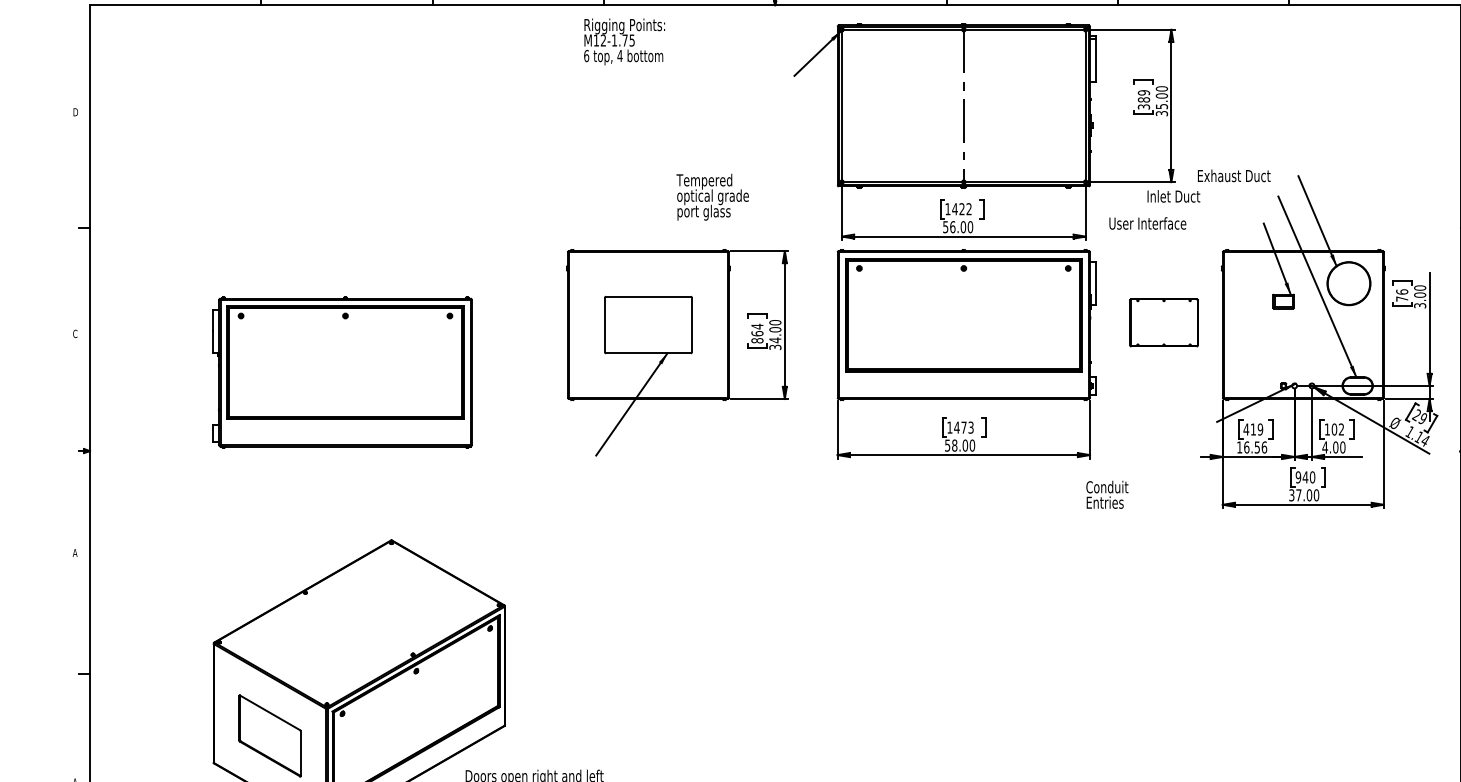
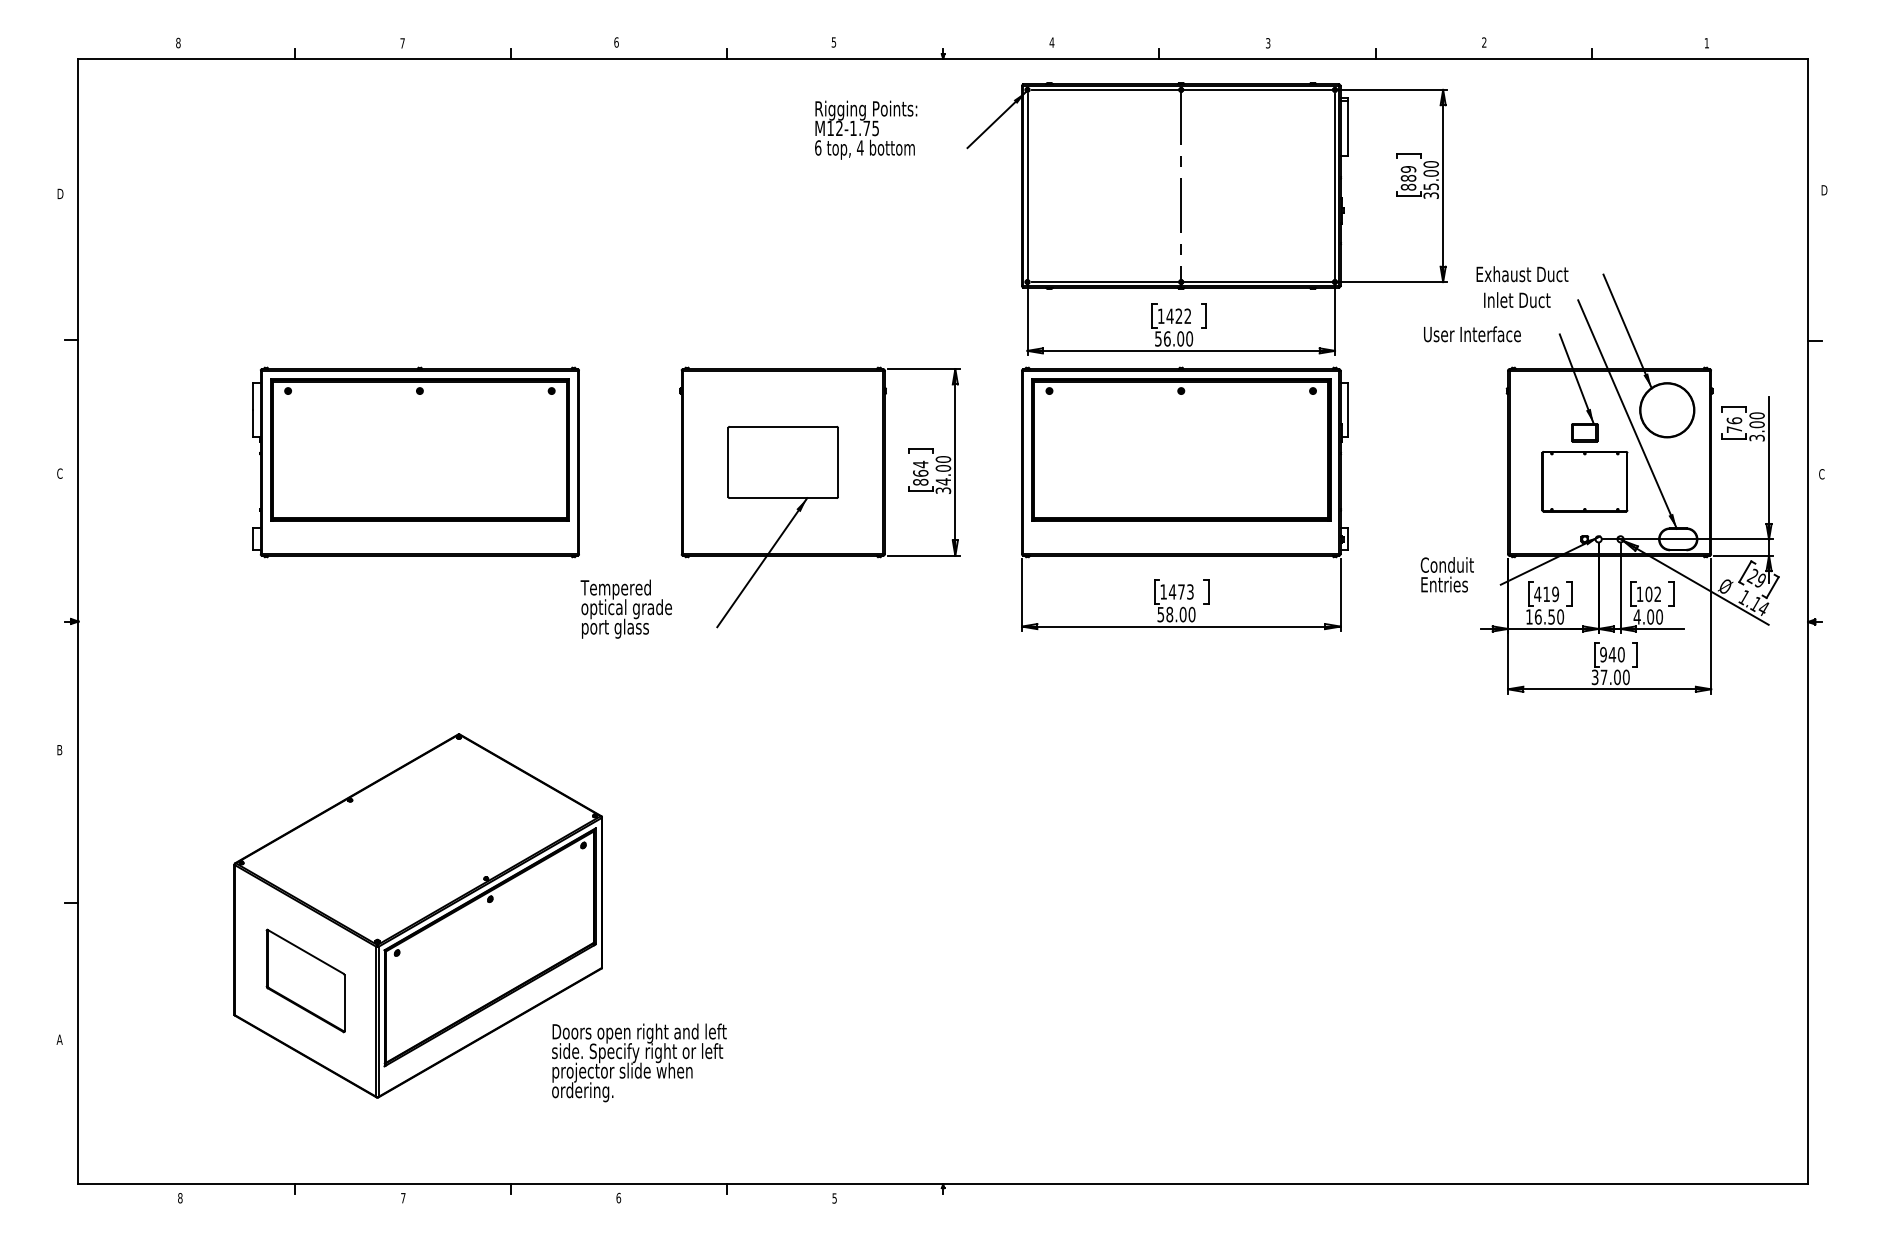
text: (624, 41) -> (866, 129), moved
text: (1143, 106) -> (1408, 186), 389 -> 889
text: (712, 196) -> (625, 608), moved
text: (1174, 196) -> (1517, 300), moved
text: (1147, 223) -> (1472, 334), moved
part: (1163, 322) -> (1584, 481), moved
part: (342, 372) -> (415, 462), moved
text: (1264, 447) -> (1560, 616), 16.56 -> 16.50
text: (1106, 494) -> (1446, 574), moved
text: (74, 553) -> (59, 750), A -> B

